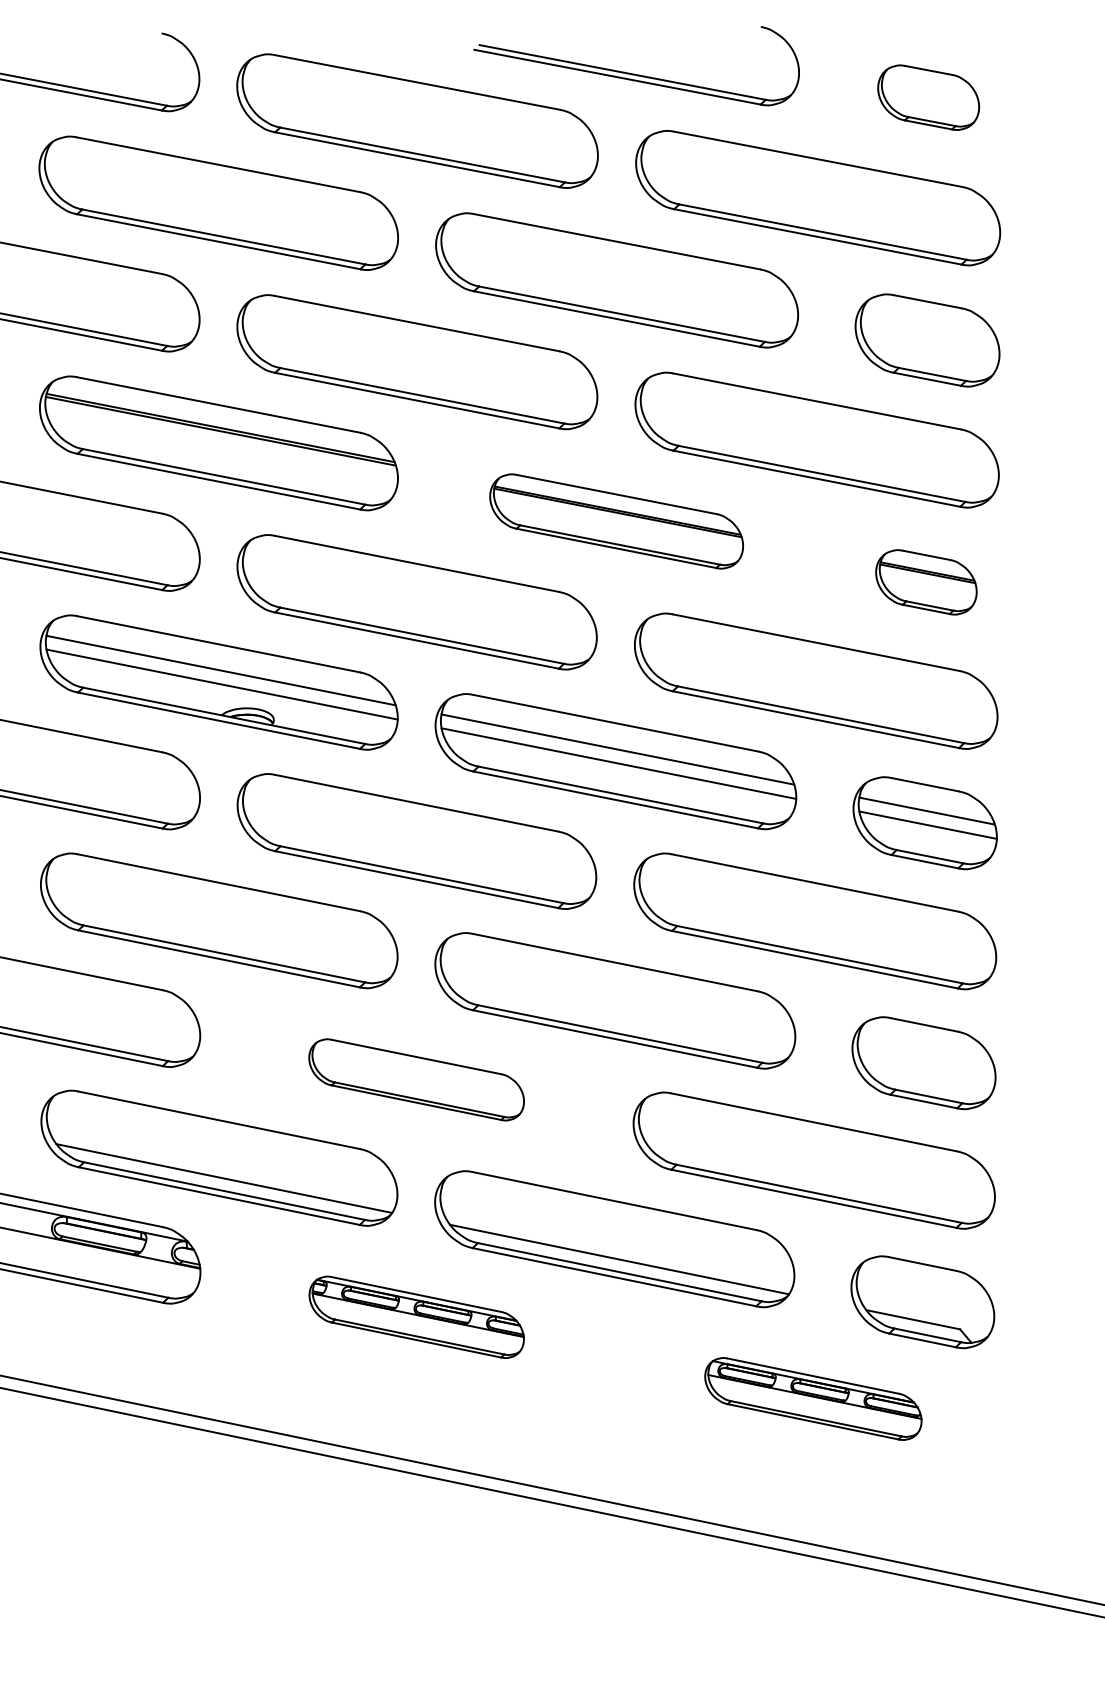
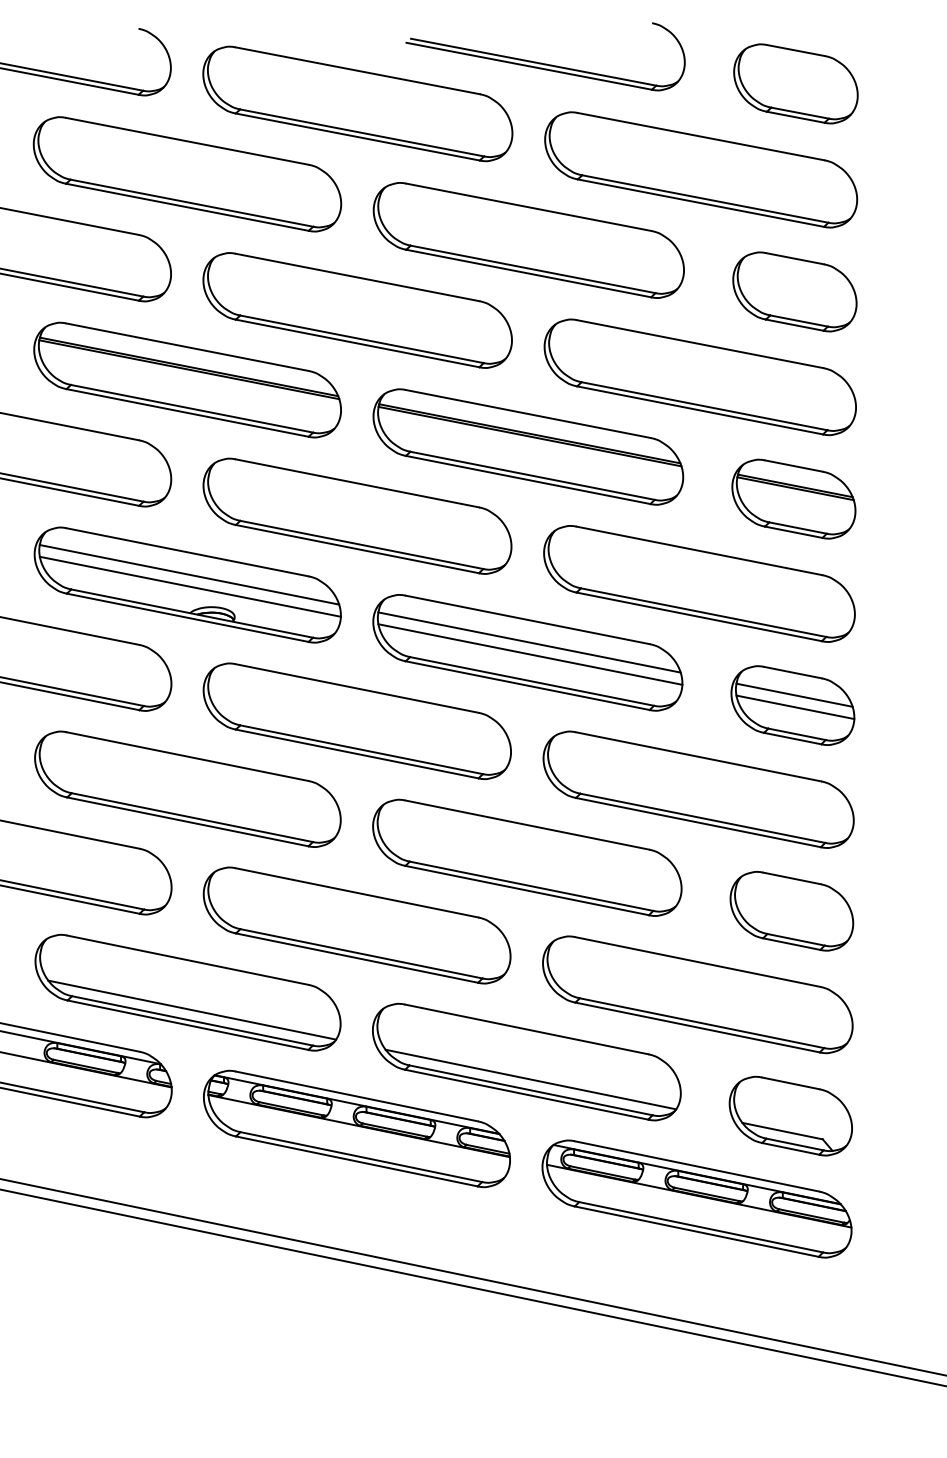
part: (928, 97) -> (795, 83), size x1.43
part: (616, 521) -> (528, 447), size x1.43
part: (926, 582) -> (794, 499), size x1.43
part: (416, 1079) -> (356, 925), size x1.67
part: (416, 1317) -> (356, 1129), size x1.67
part: (813, 1398) -> (697, 1198), size x1.67

